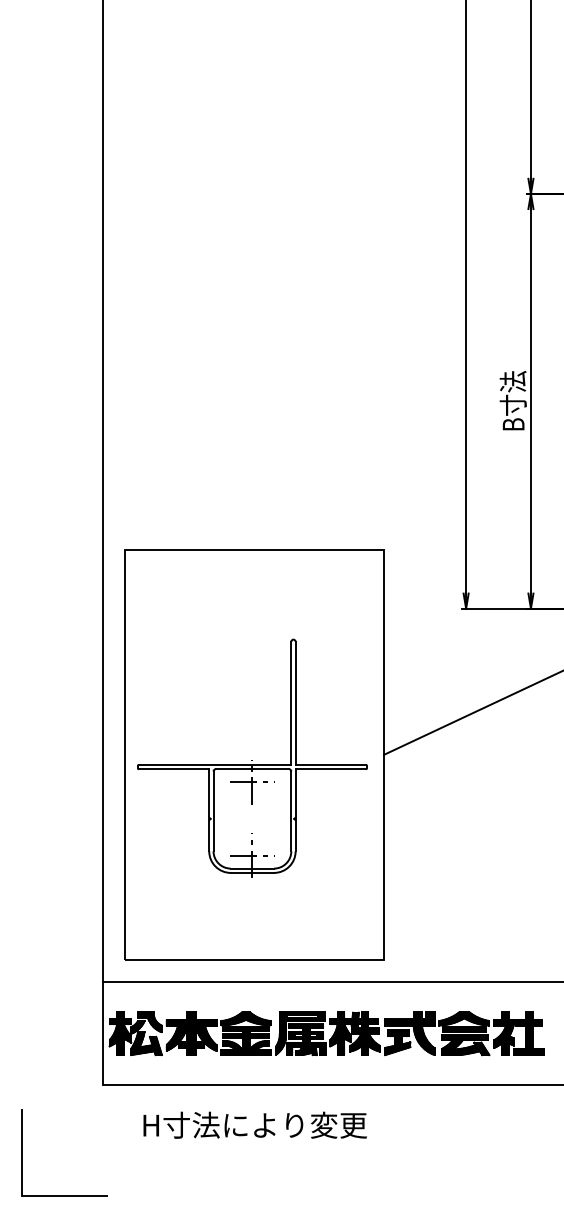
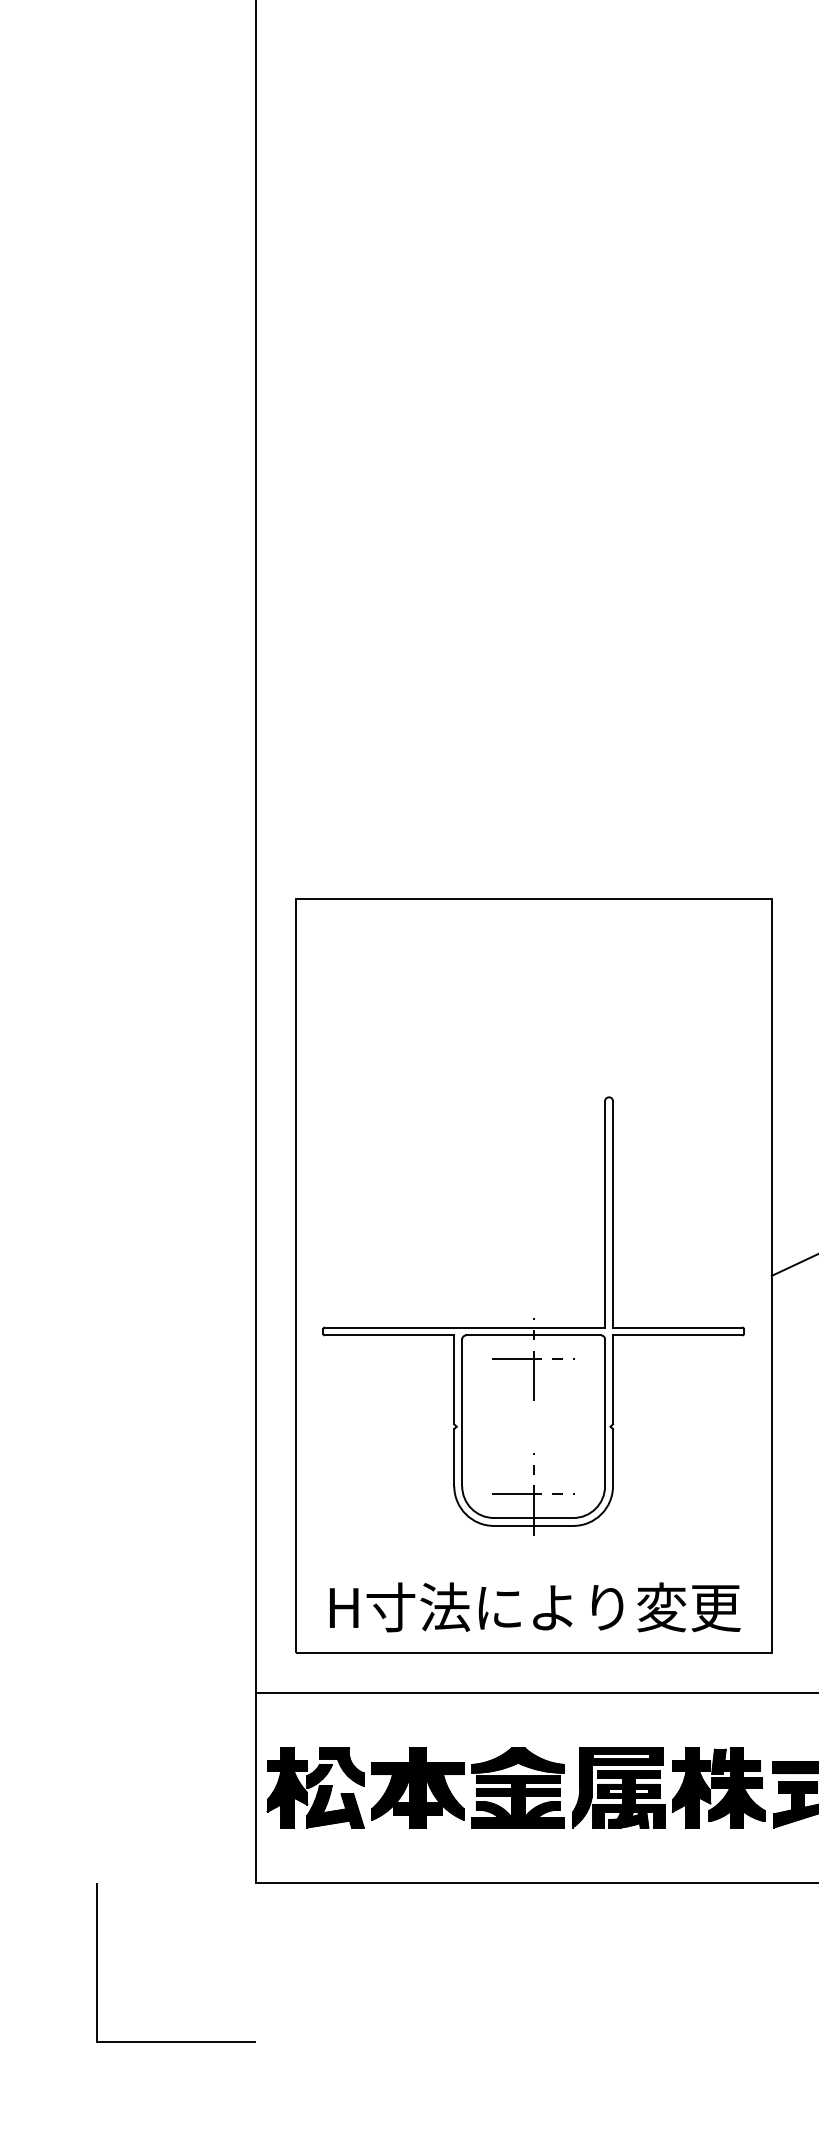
part: (252, 757) -> (533, 1313), moved
text: (255, 1124) -> (535, 1605), moved
line: (22, 1152) -> (98, 1962), moved

